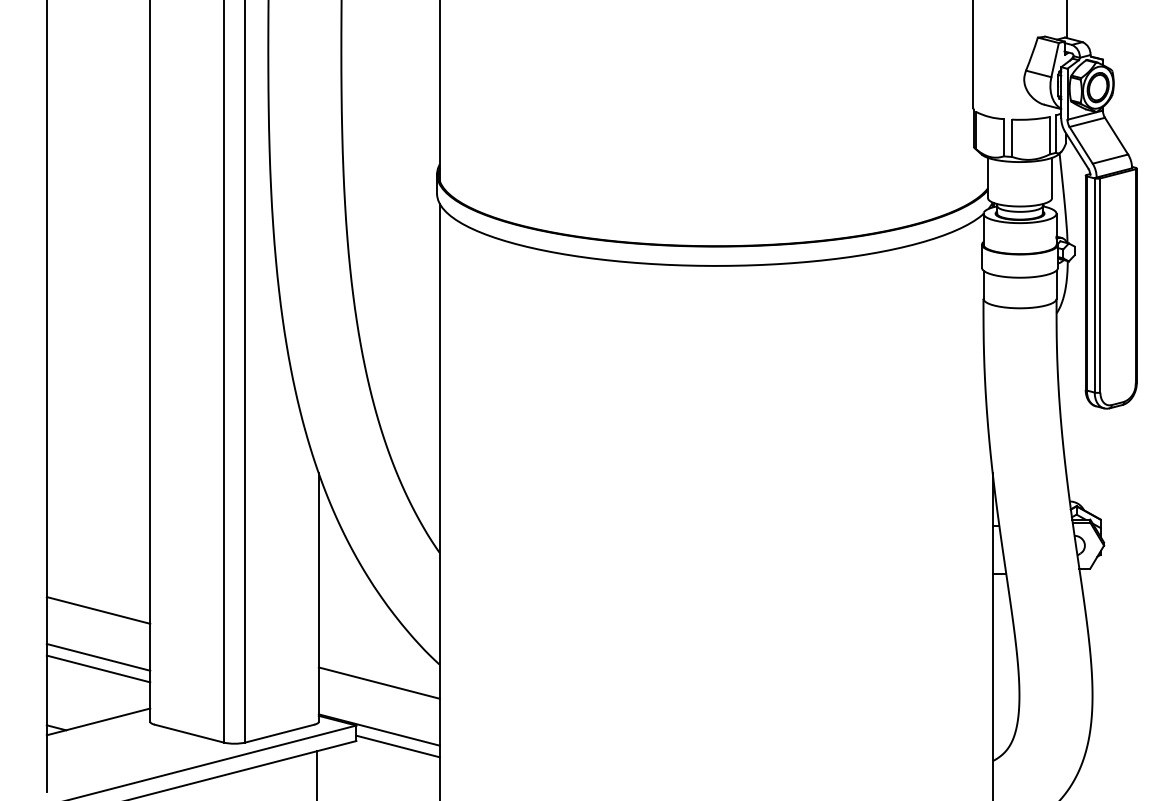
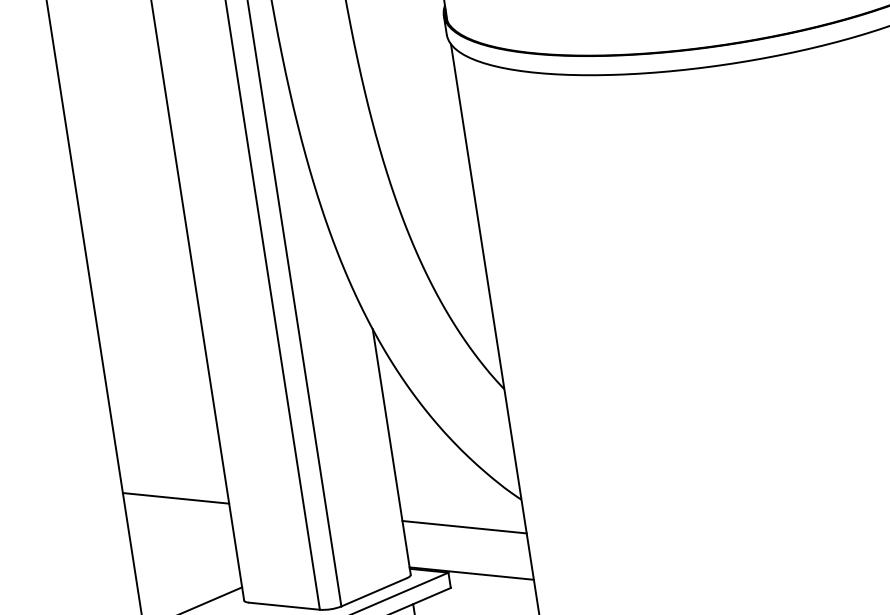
line: (98, 656) -> (183, 543), removed
line: (98, 668) -> (184, 555), removed
line: (397, 746) -> (492, 587), removed

